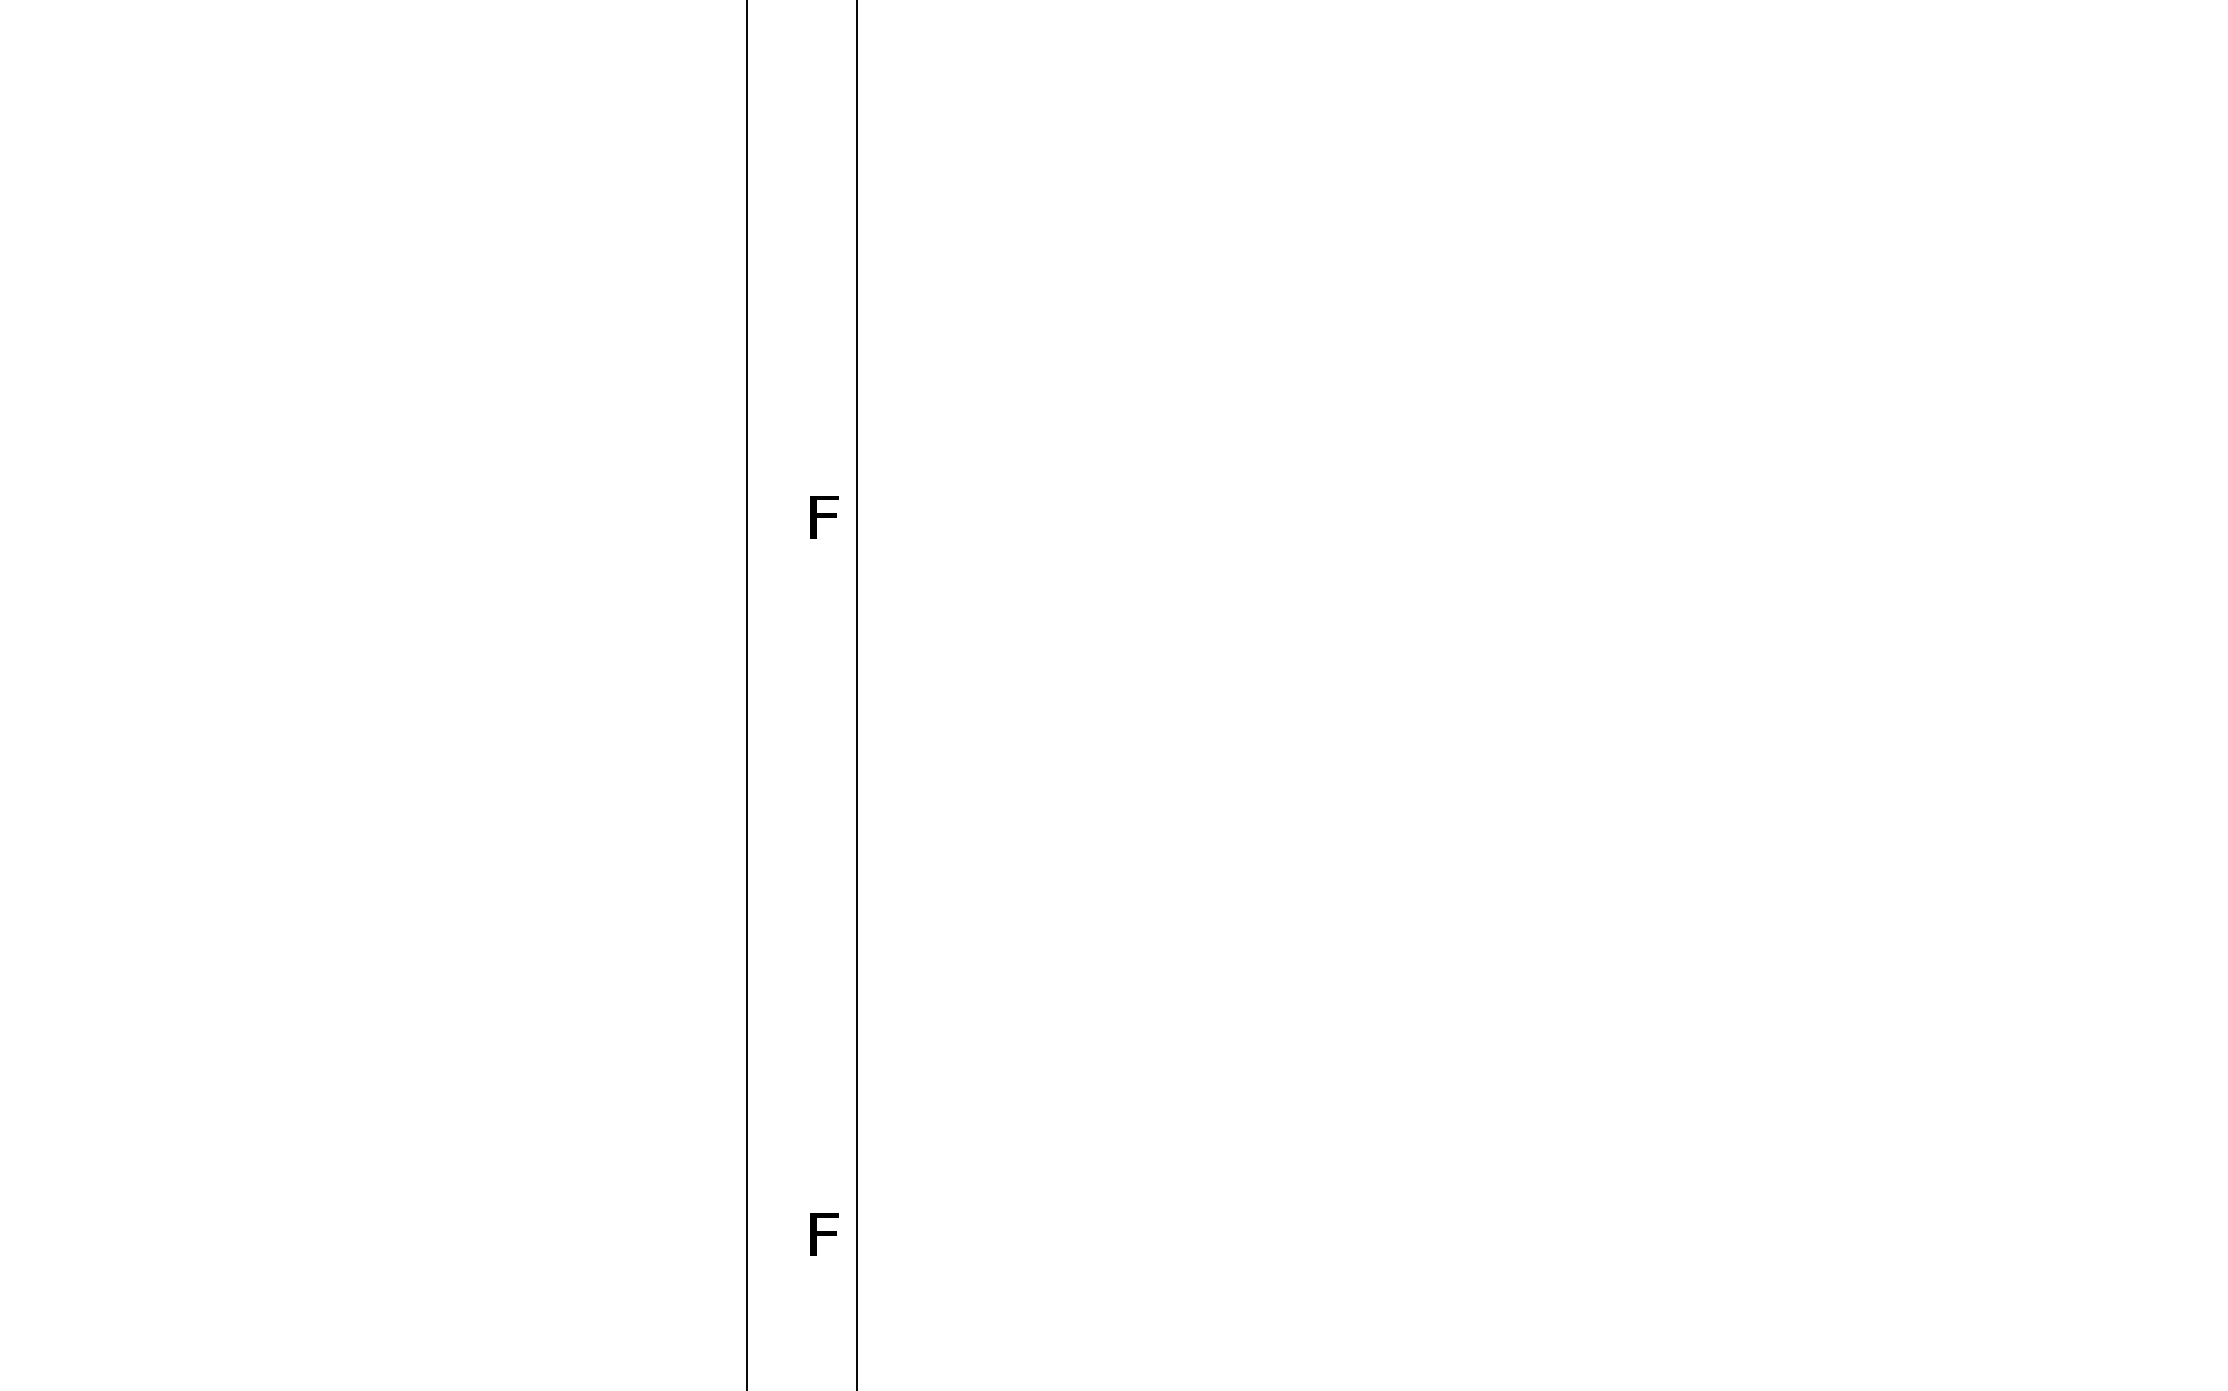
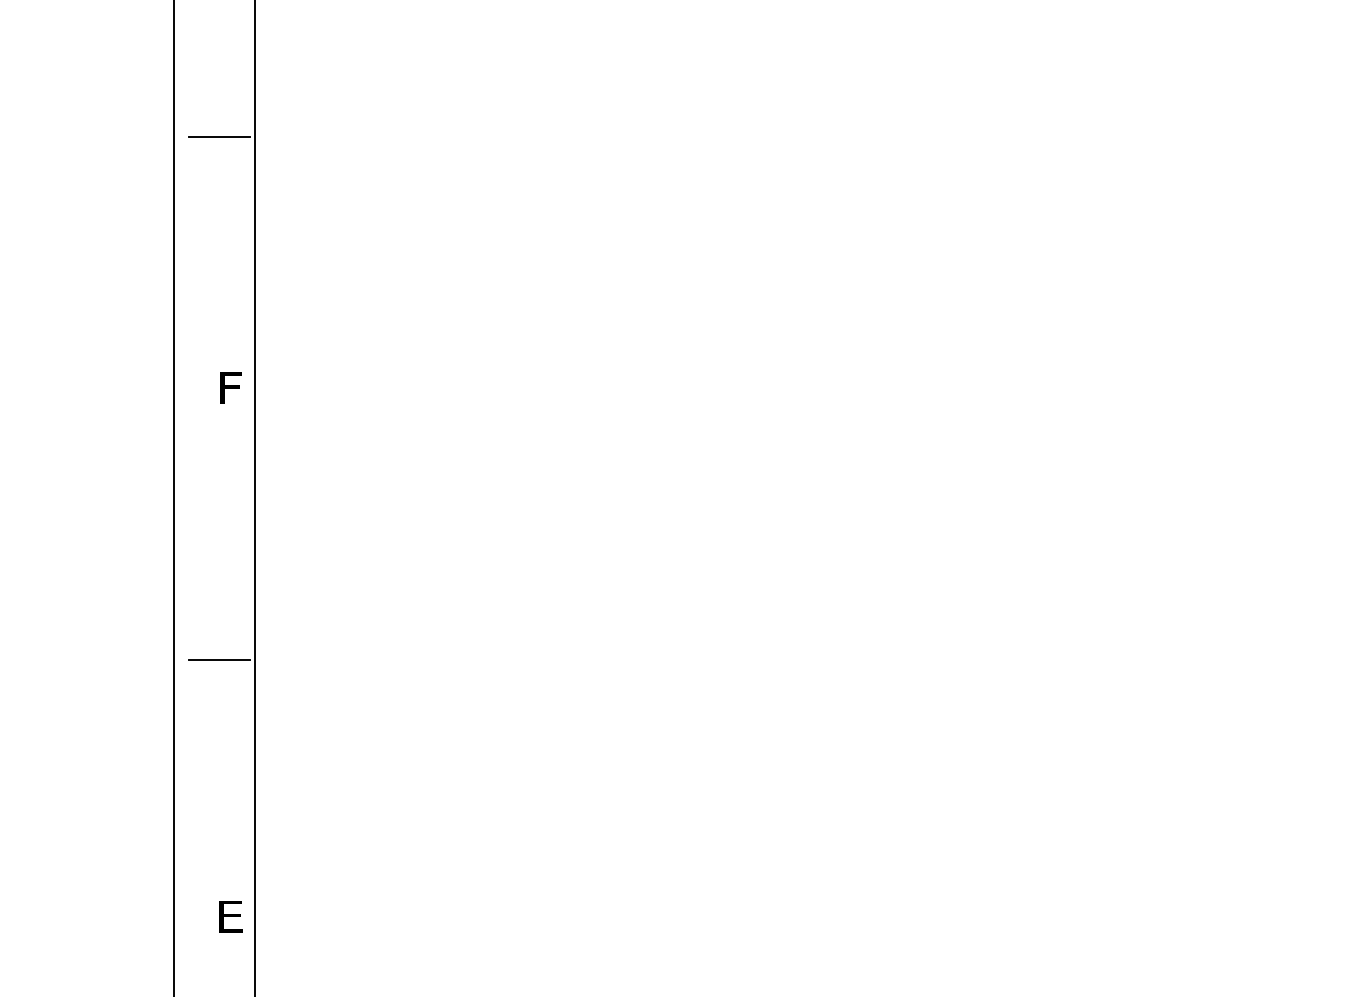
line: (808, 176) -> (219, 136), added
line: (808, 886) -> (219, 660), added
text: (823, 1234) -> (230, 916), F -> E

